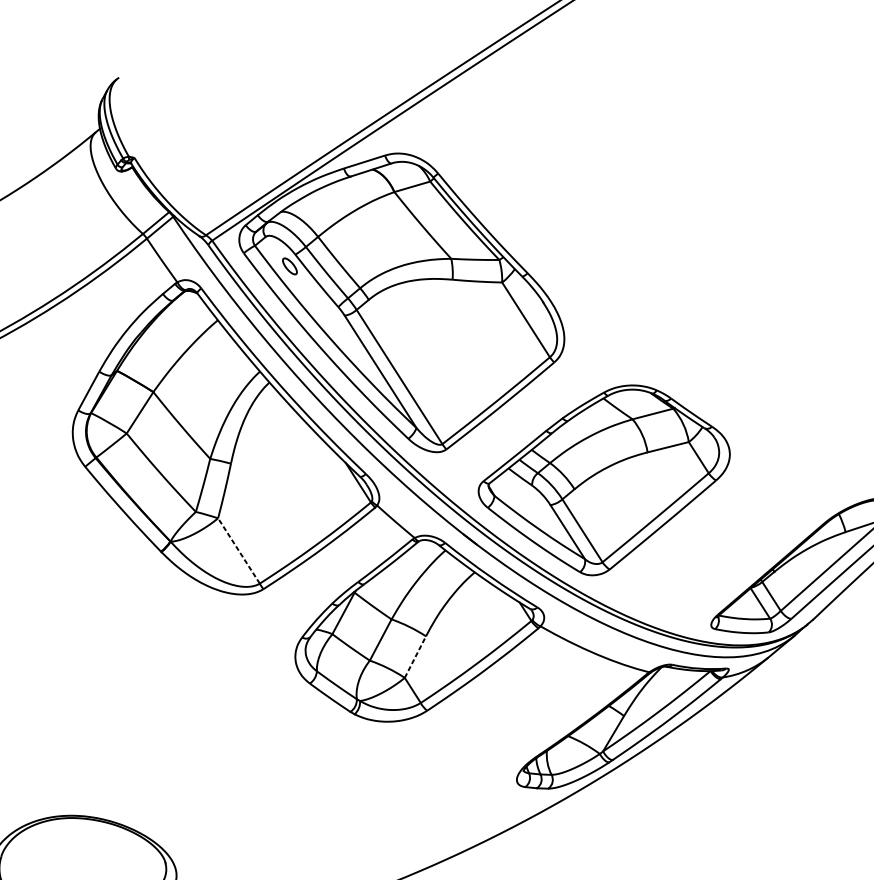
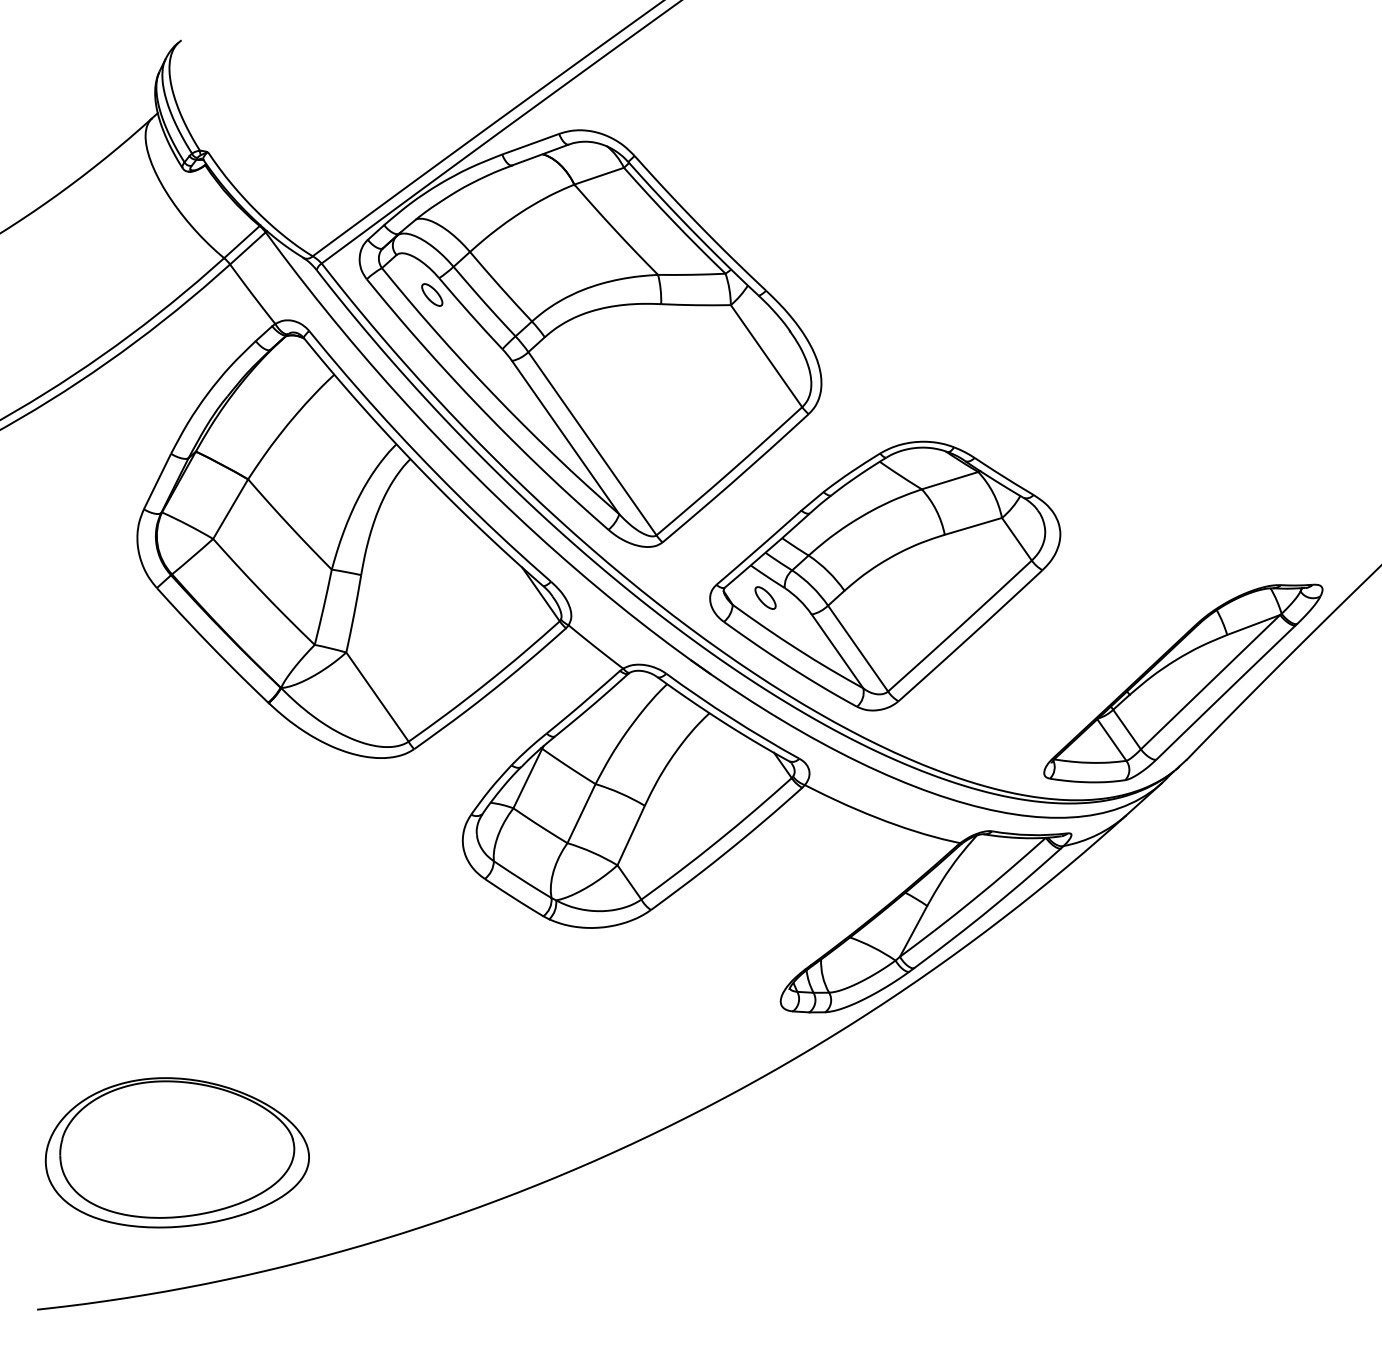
part: (518, 491) -> (765, 597), added
line: (238, 550) -> (377, 696), dashed -> solid
line: (415, 657) -> (631, 835), dashed -> solid

